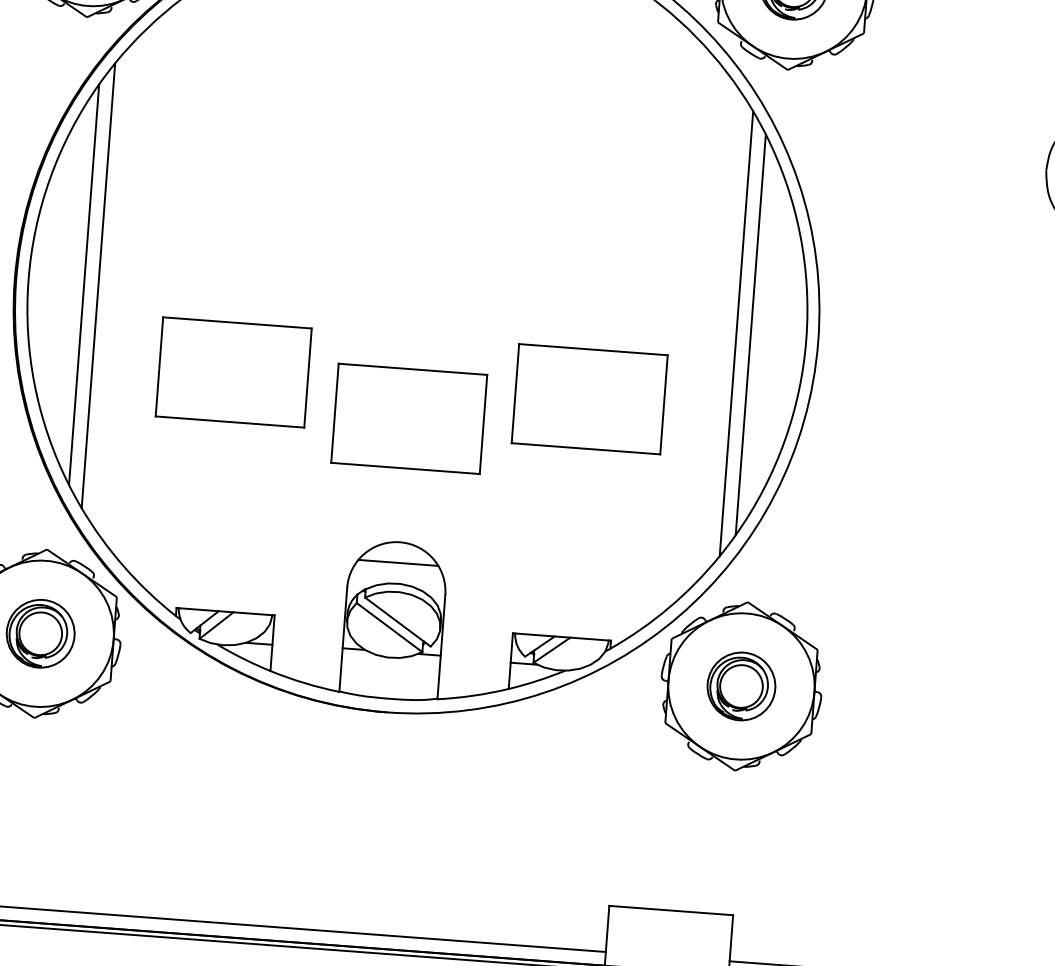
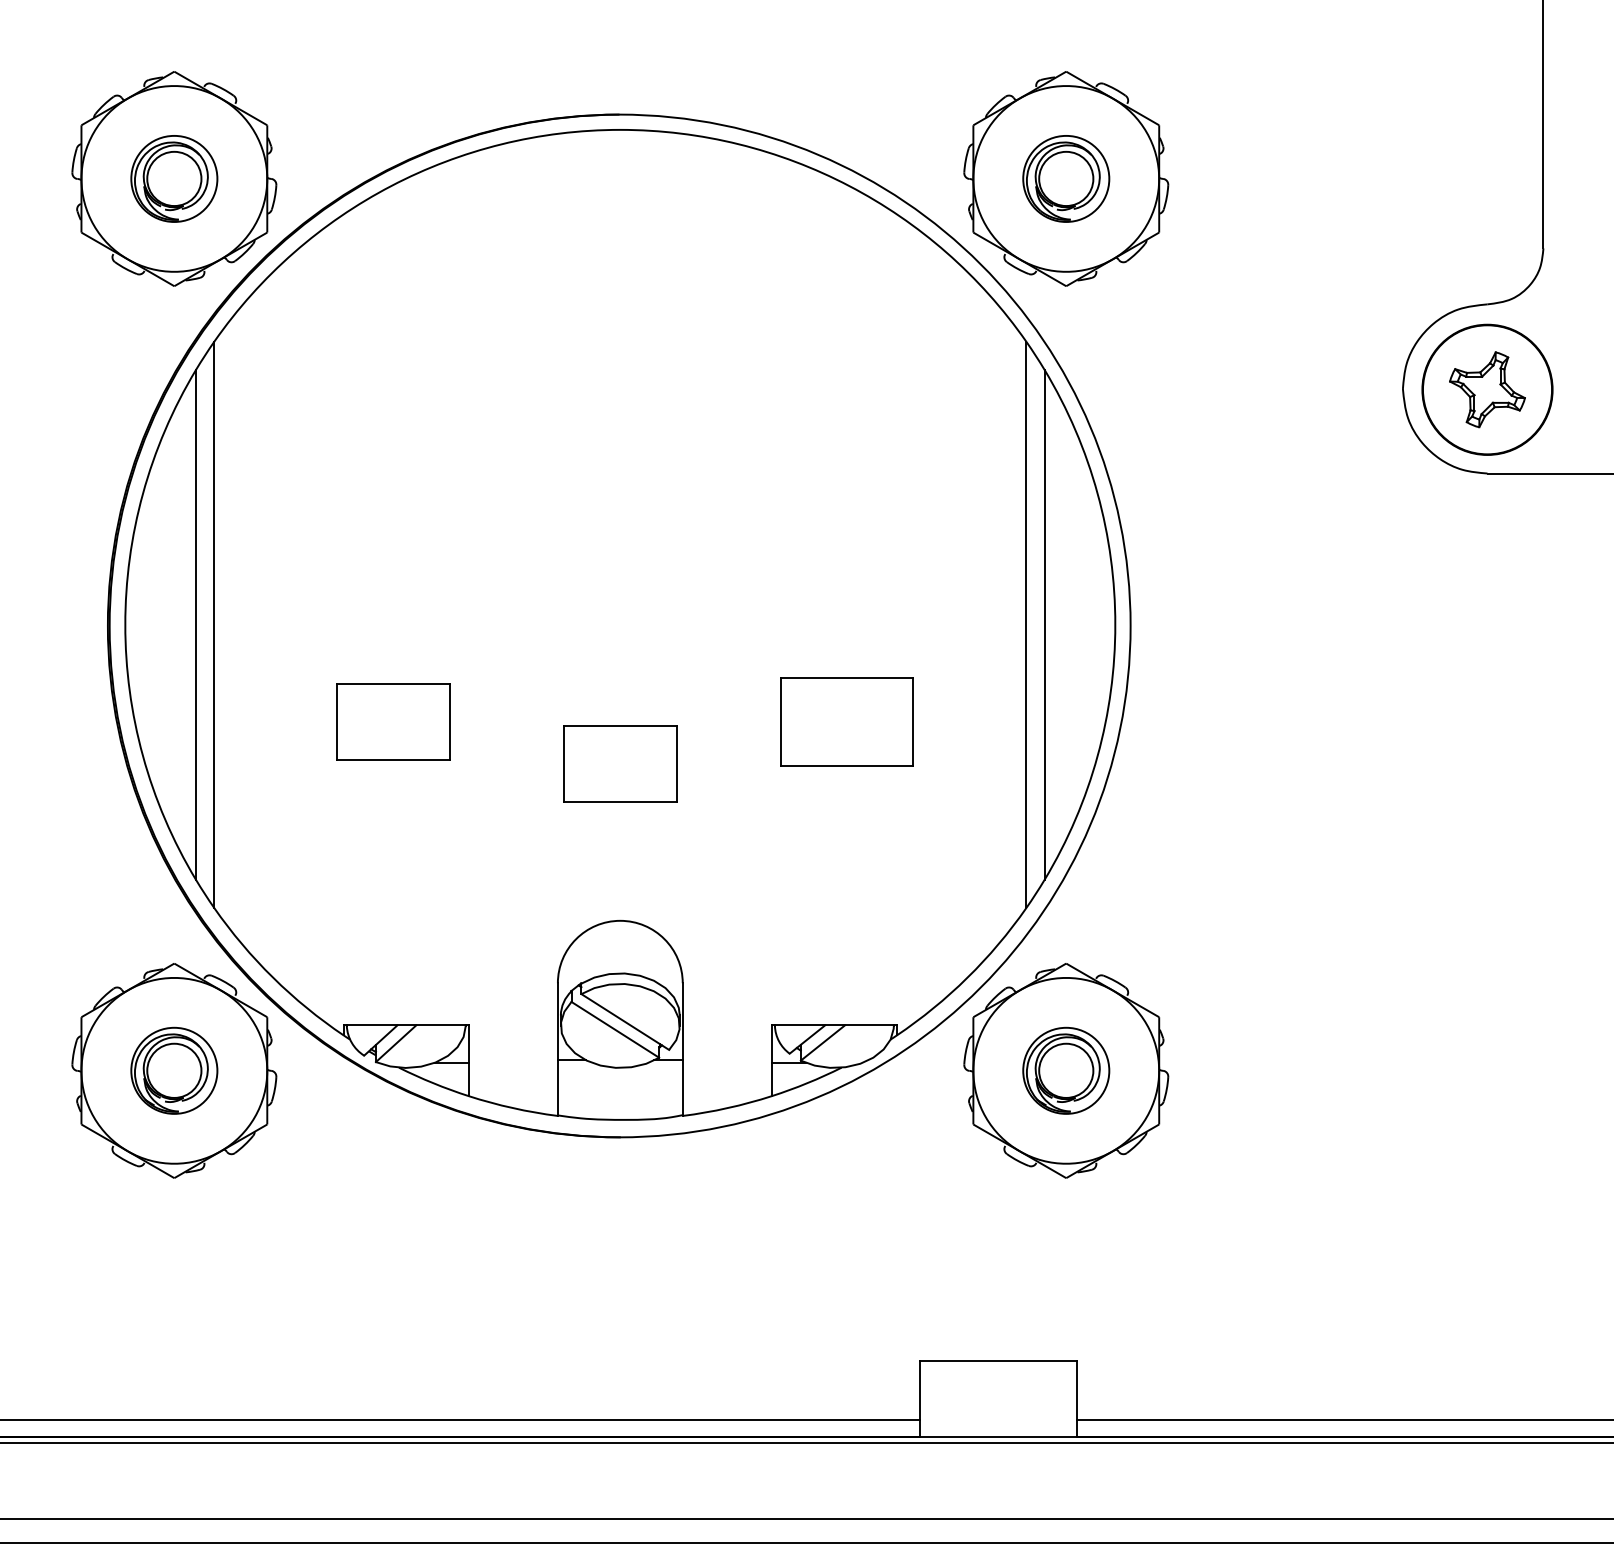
part: (233, 372) -> (393, 721), size x0.6
part: (589, 399) -> (846, 721), size x0.7
part: (409, 418) -> (620, 763), size x0.6
line: (398, 563) -> (620, 947), removed

